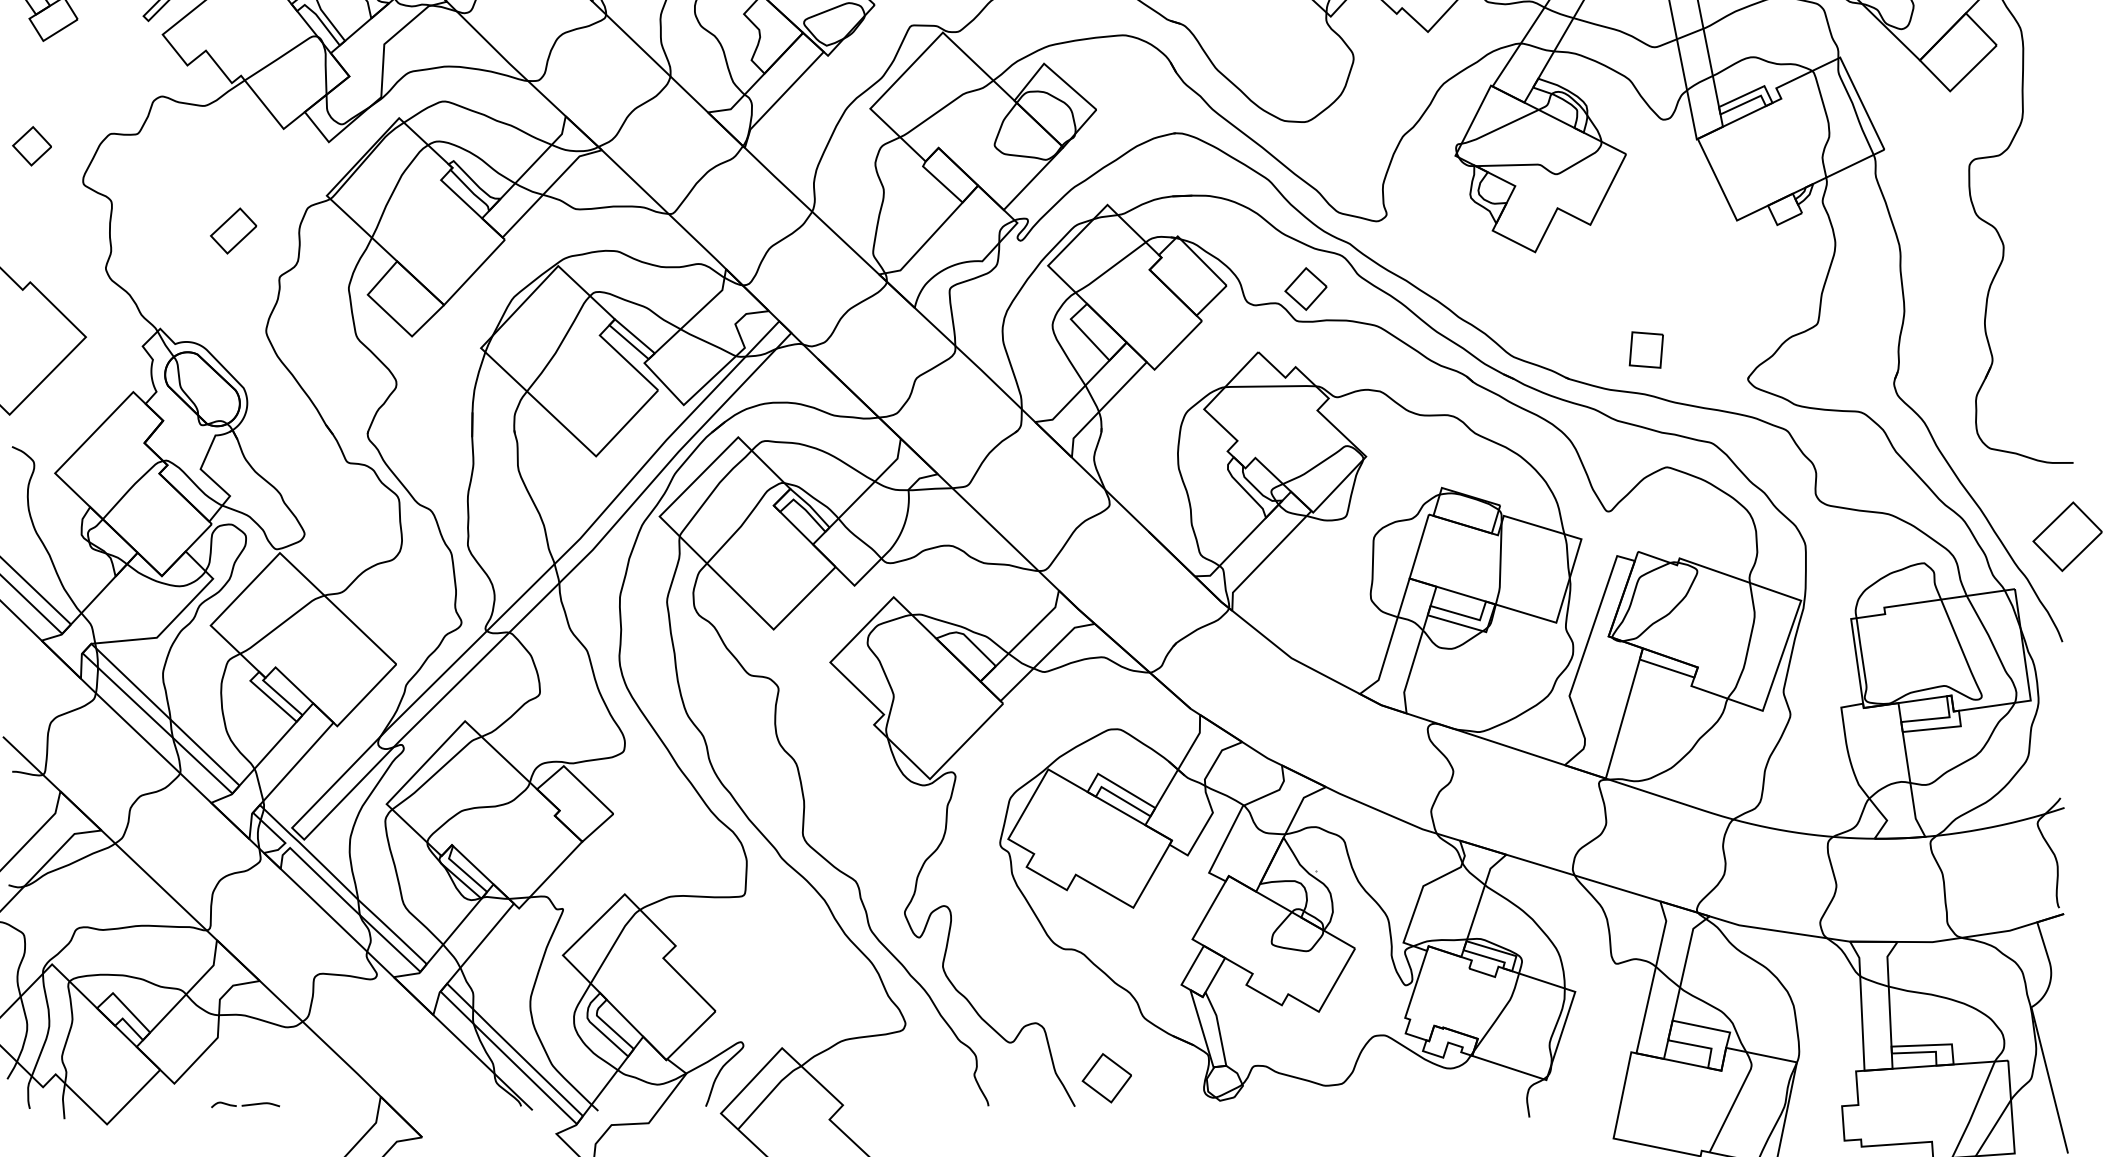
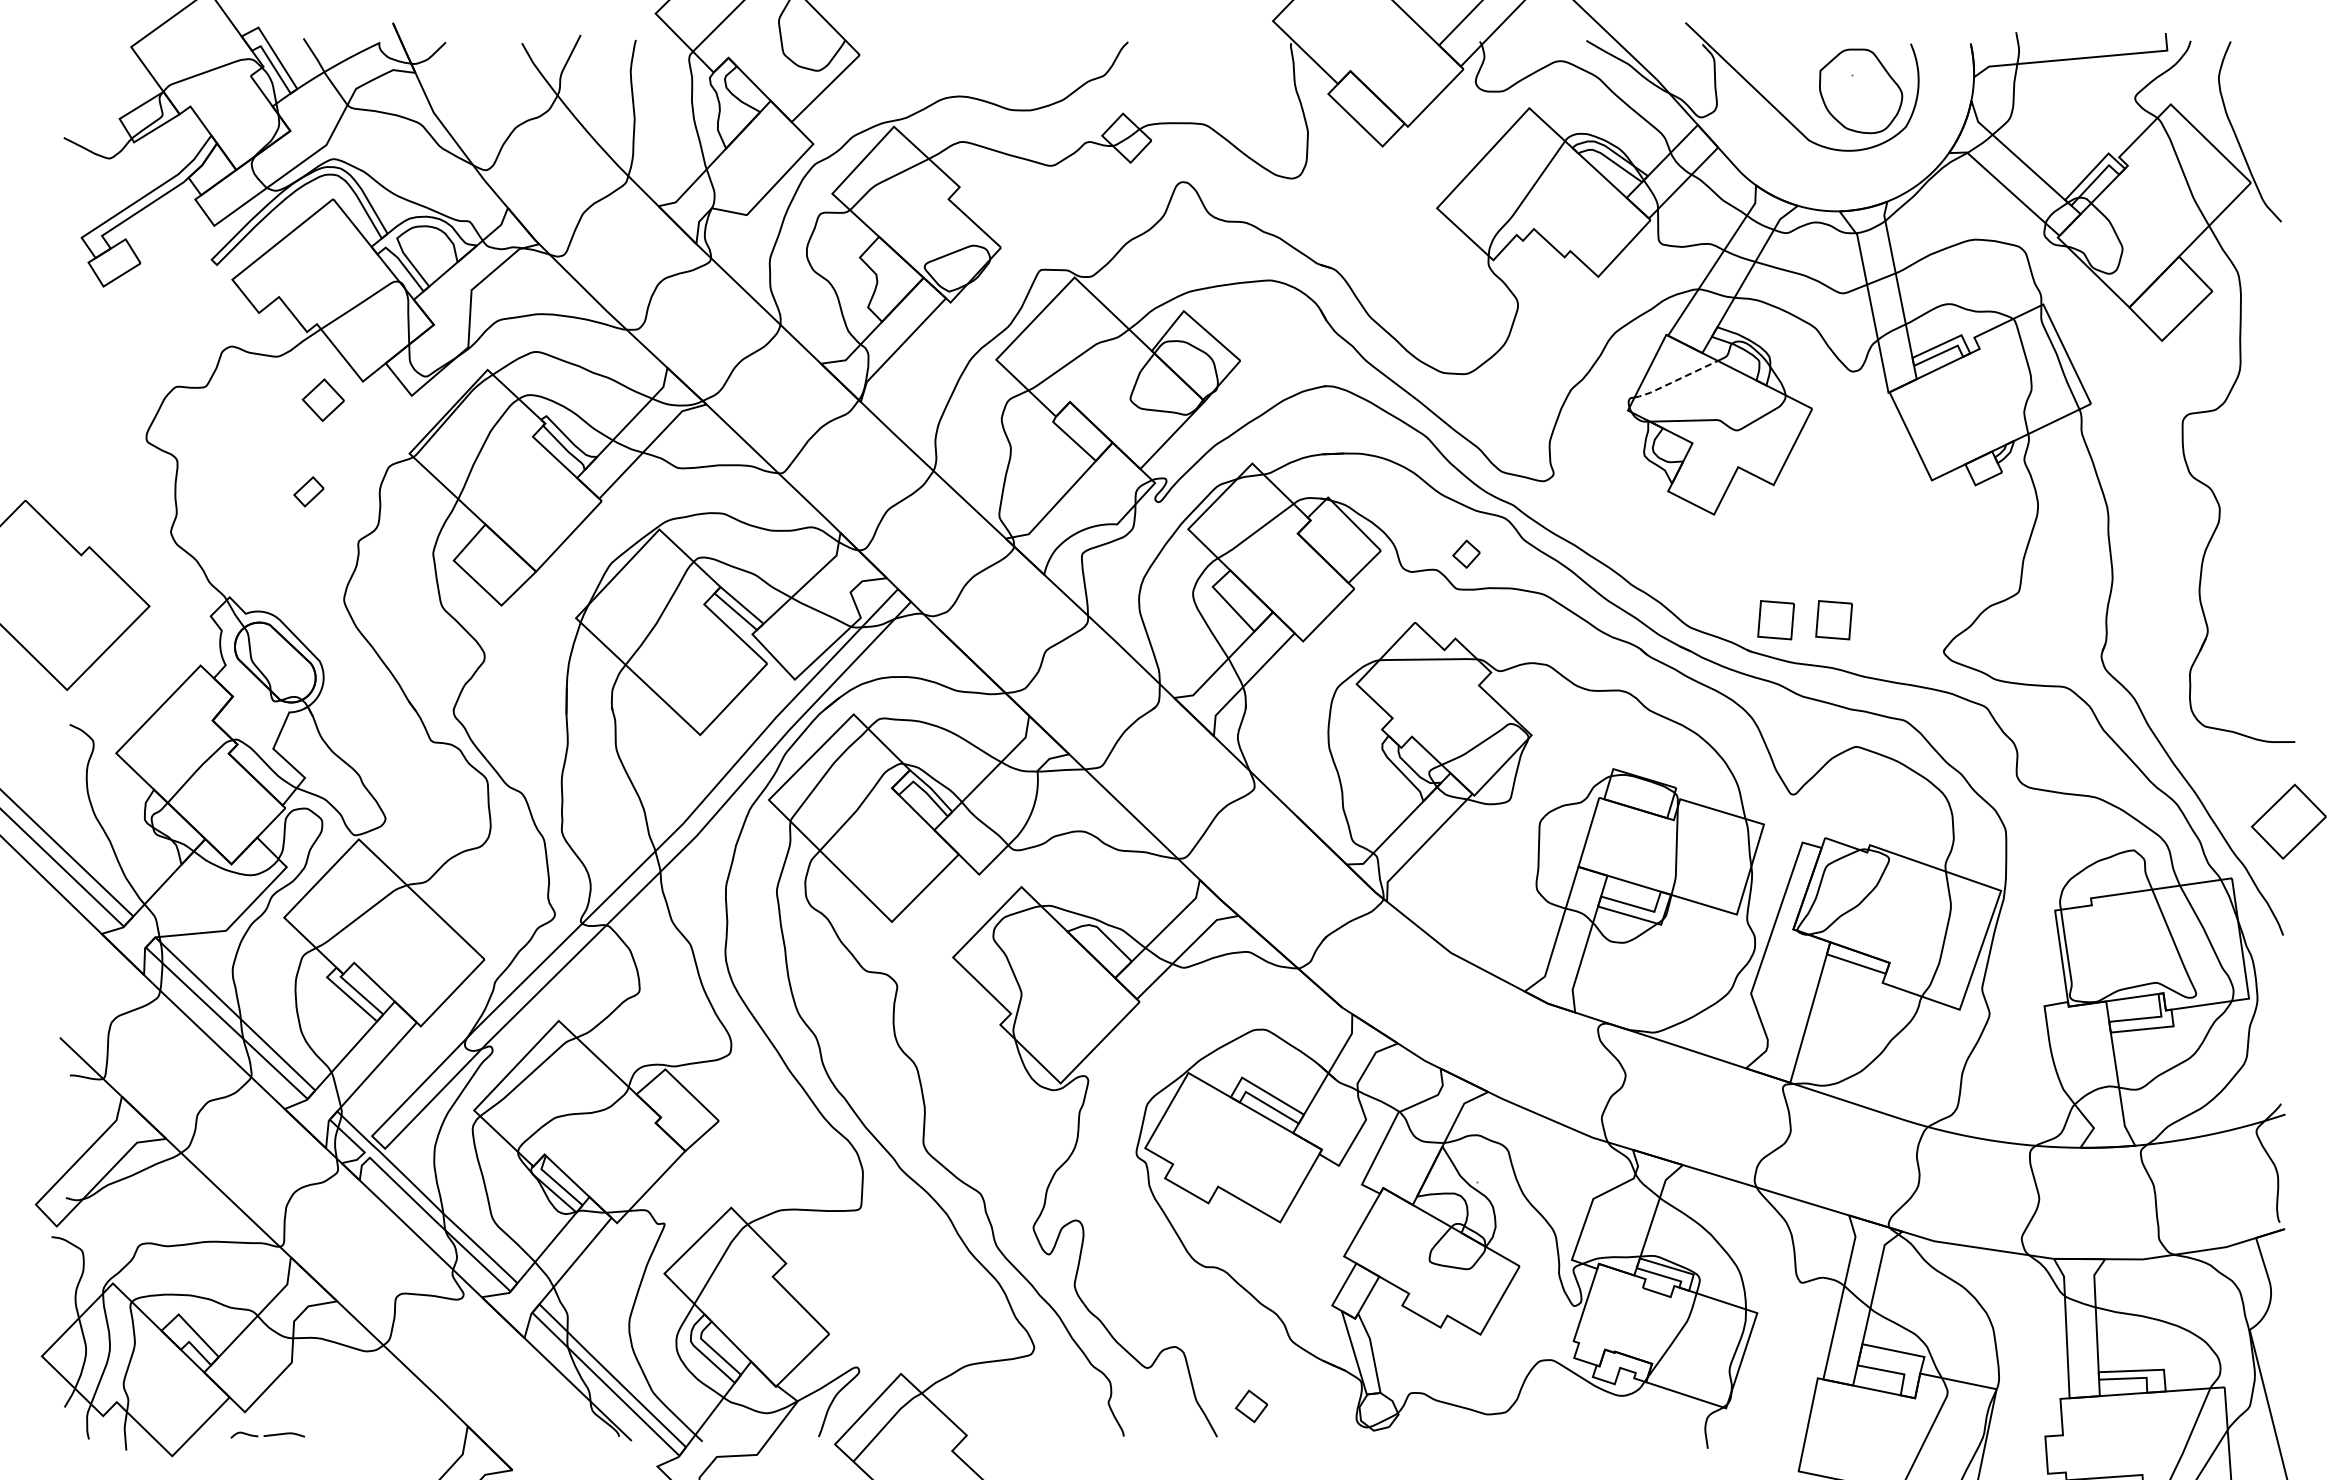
line: (1499, 127) -> (1675, 380), solid -> dashed
part: (31, 145) -> (322, 399), moved
part: (233, 230) -> (308, 491), size x0.6
part: (1305, 288) -> (1466, 553), size x0.6
part: (1592, 350) -> (1775, 620), added
part: (1106, 1078) -> (1251, 1406), size x0.6
part: (245, 1104) -> (267, 1434), moved

